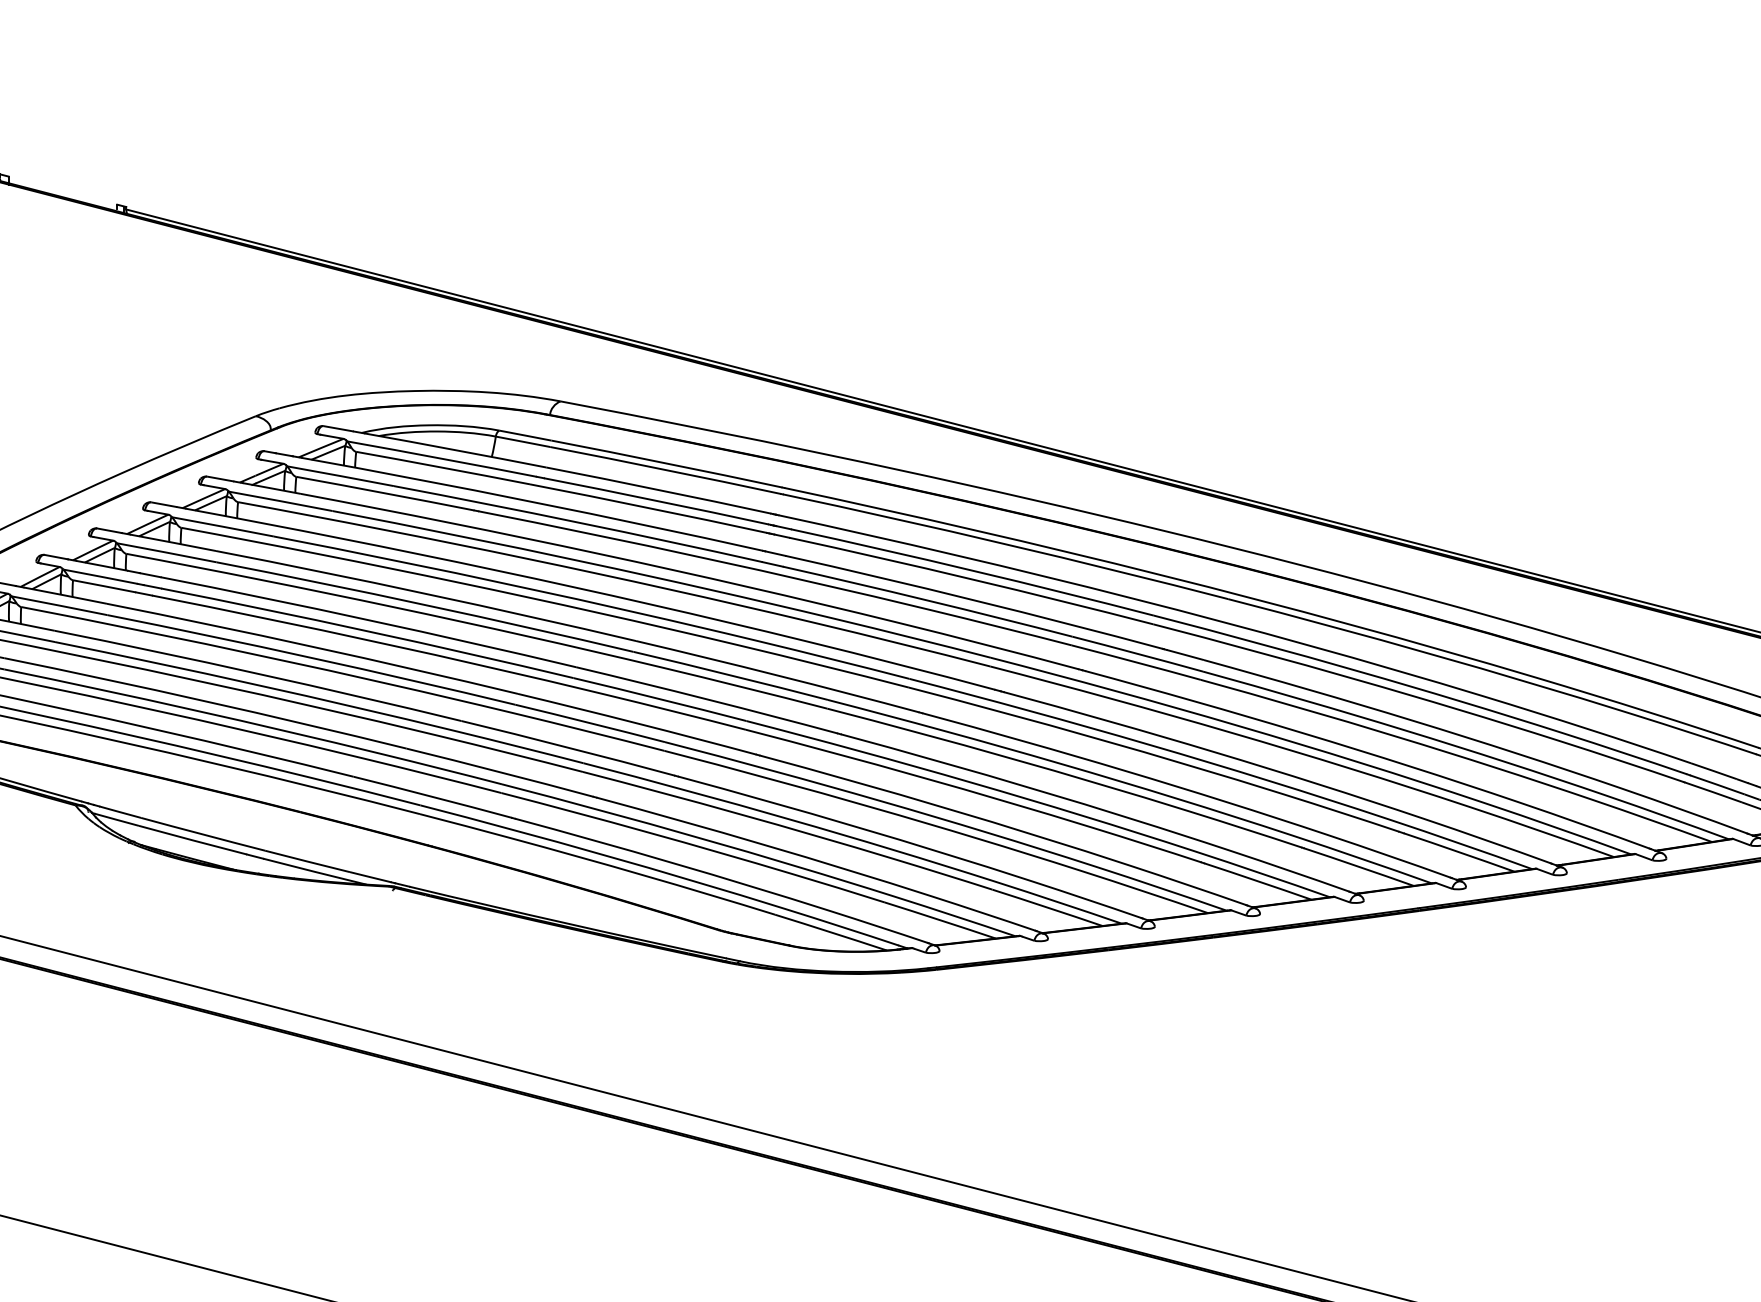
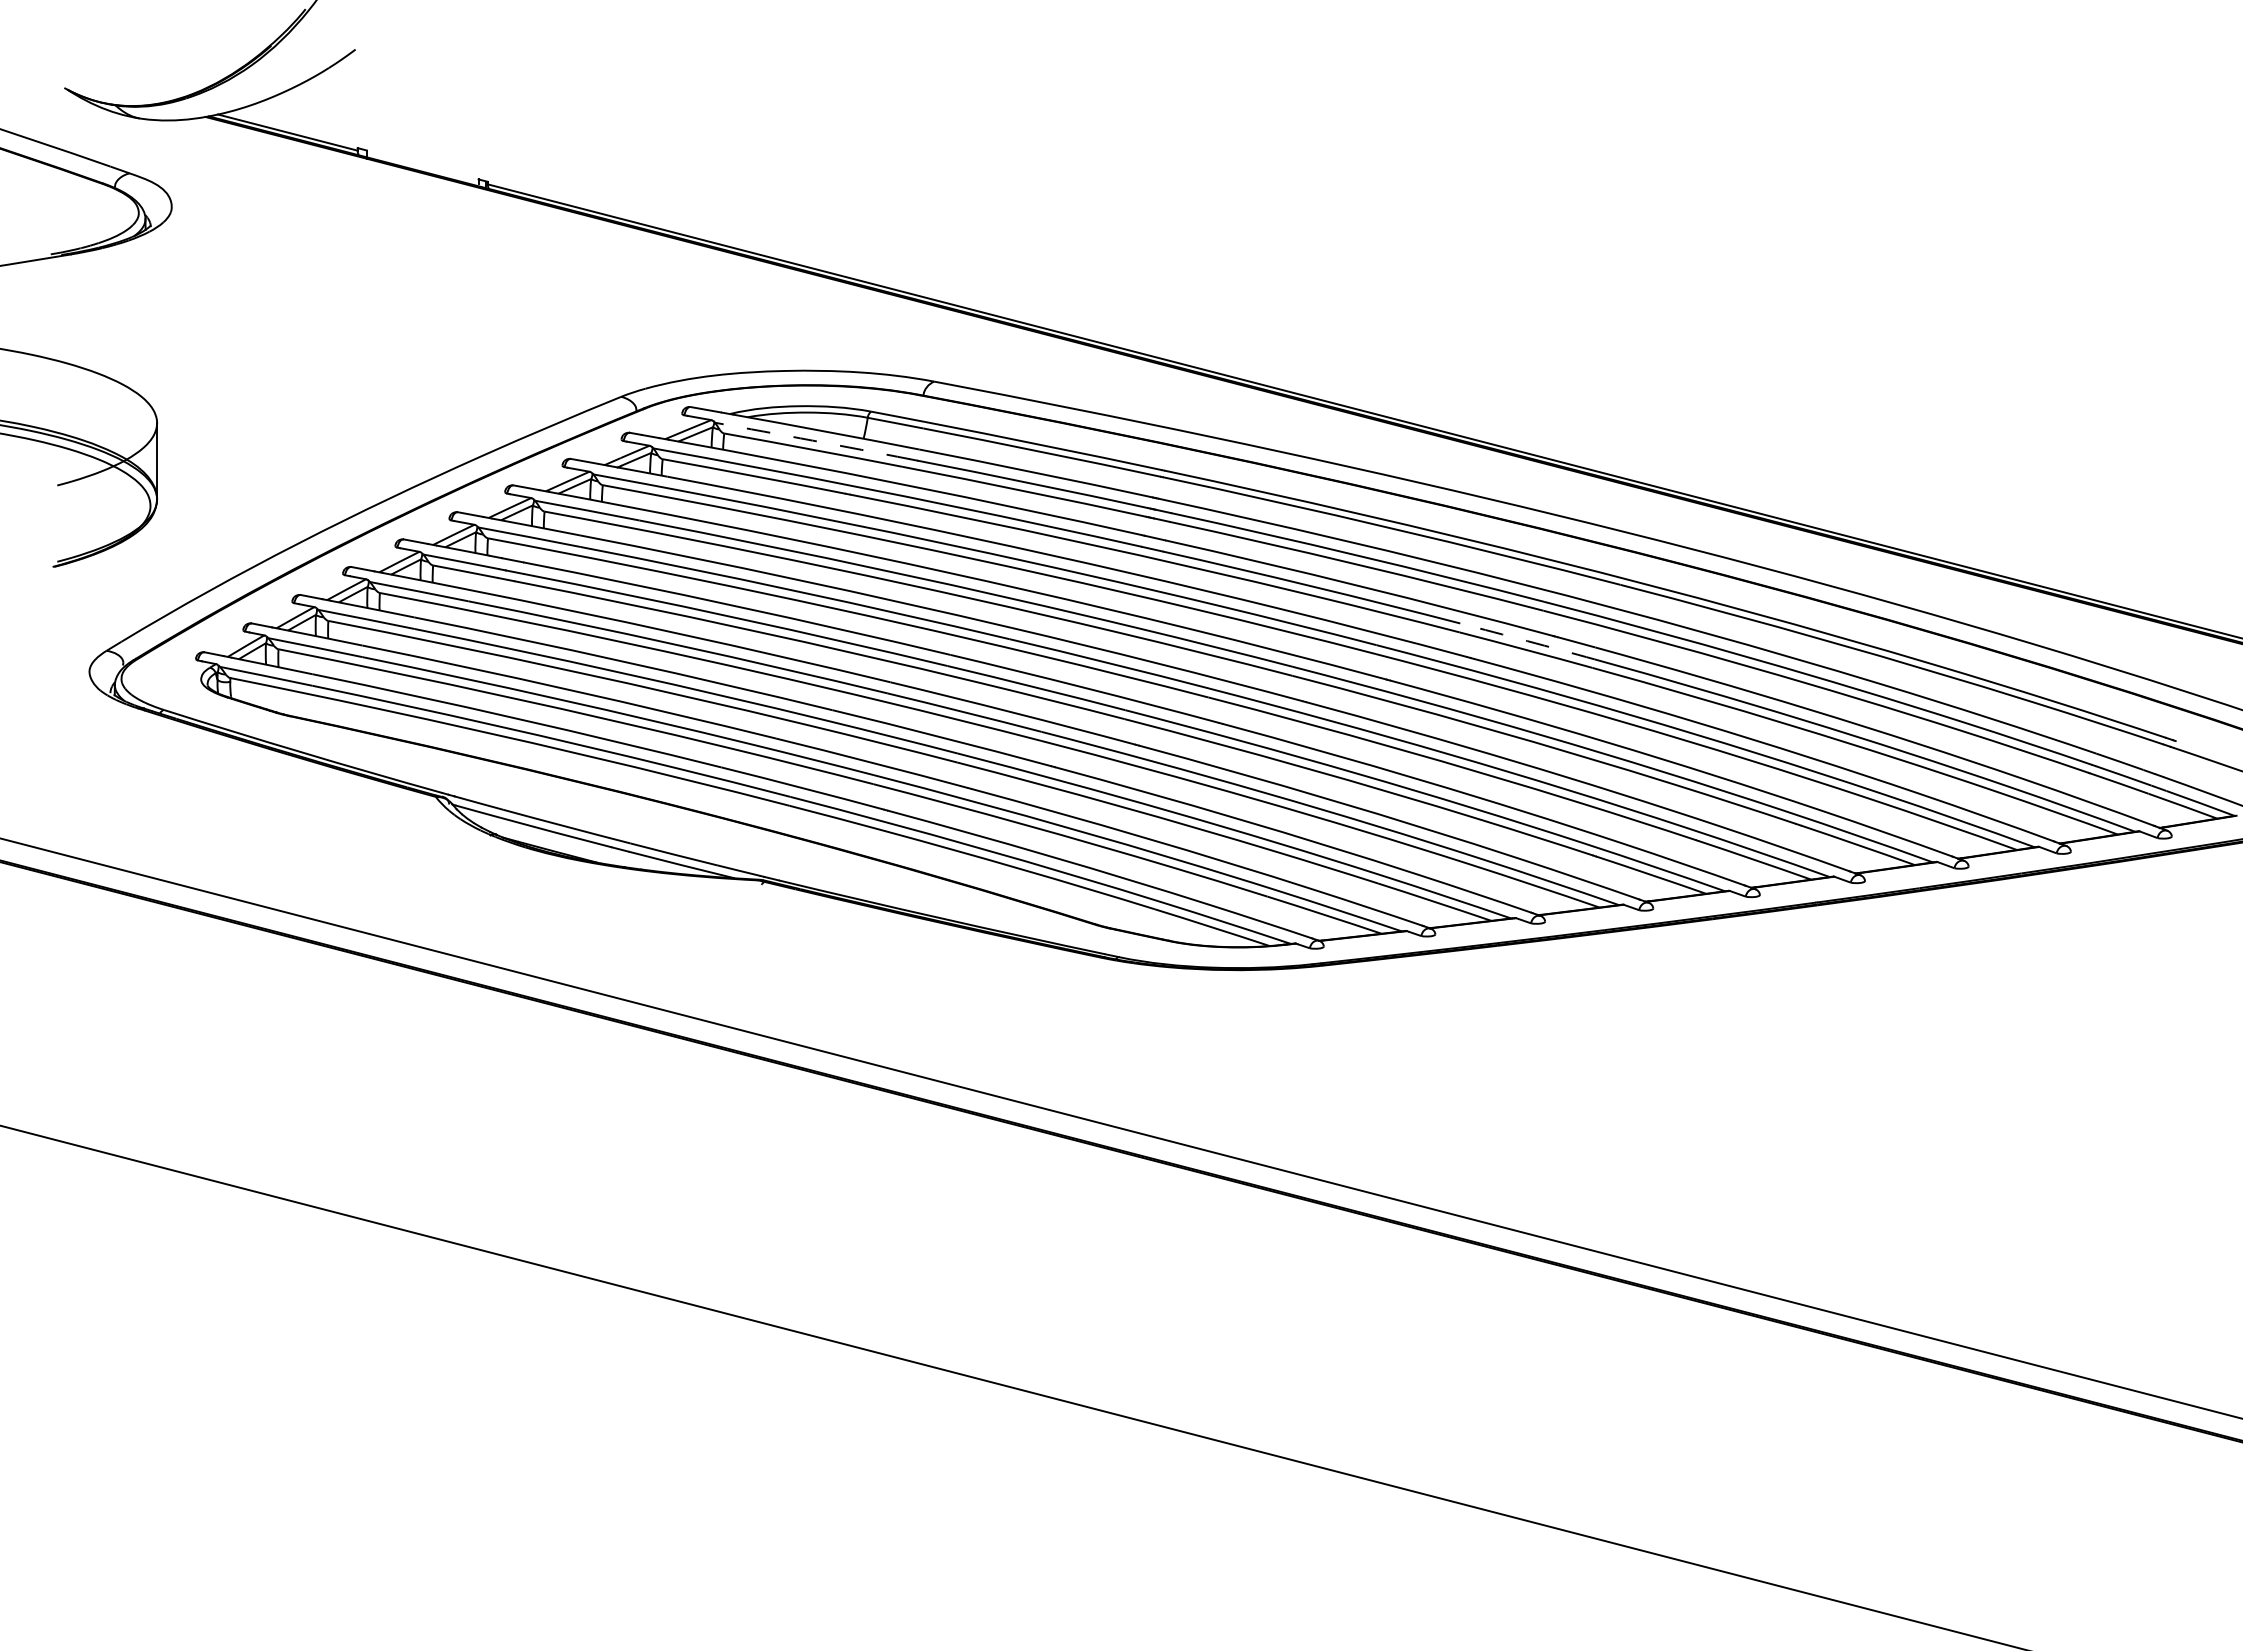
arc: (442, 458) -> (812, 440), solid -> dashed
arc: (1137, 654) -> (1527, 641), solid -> dashed

